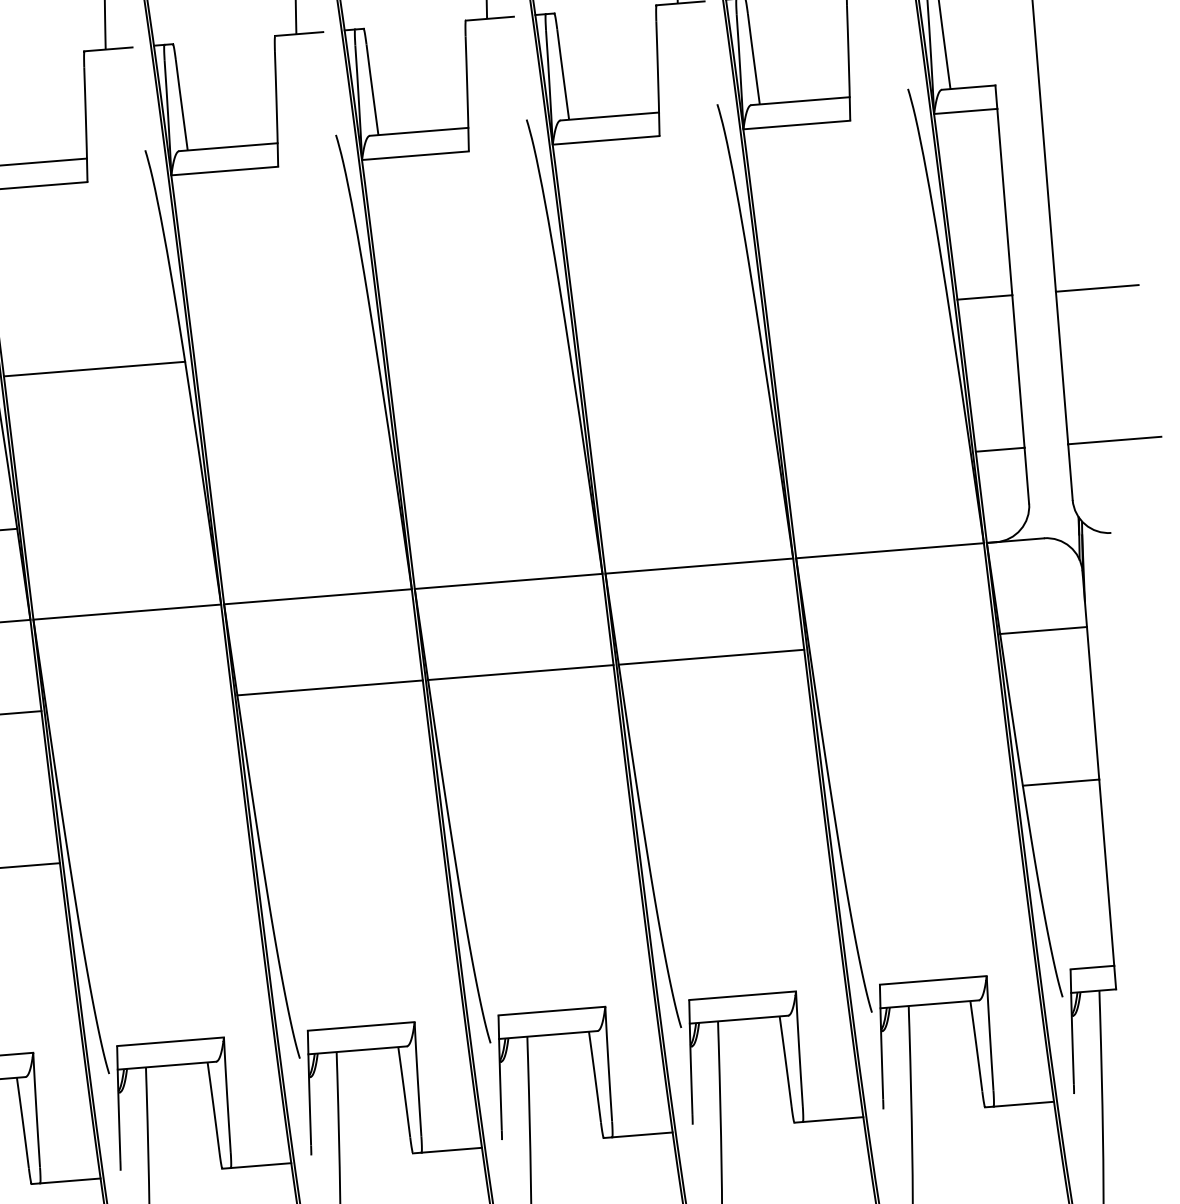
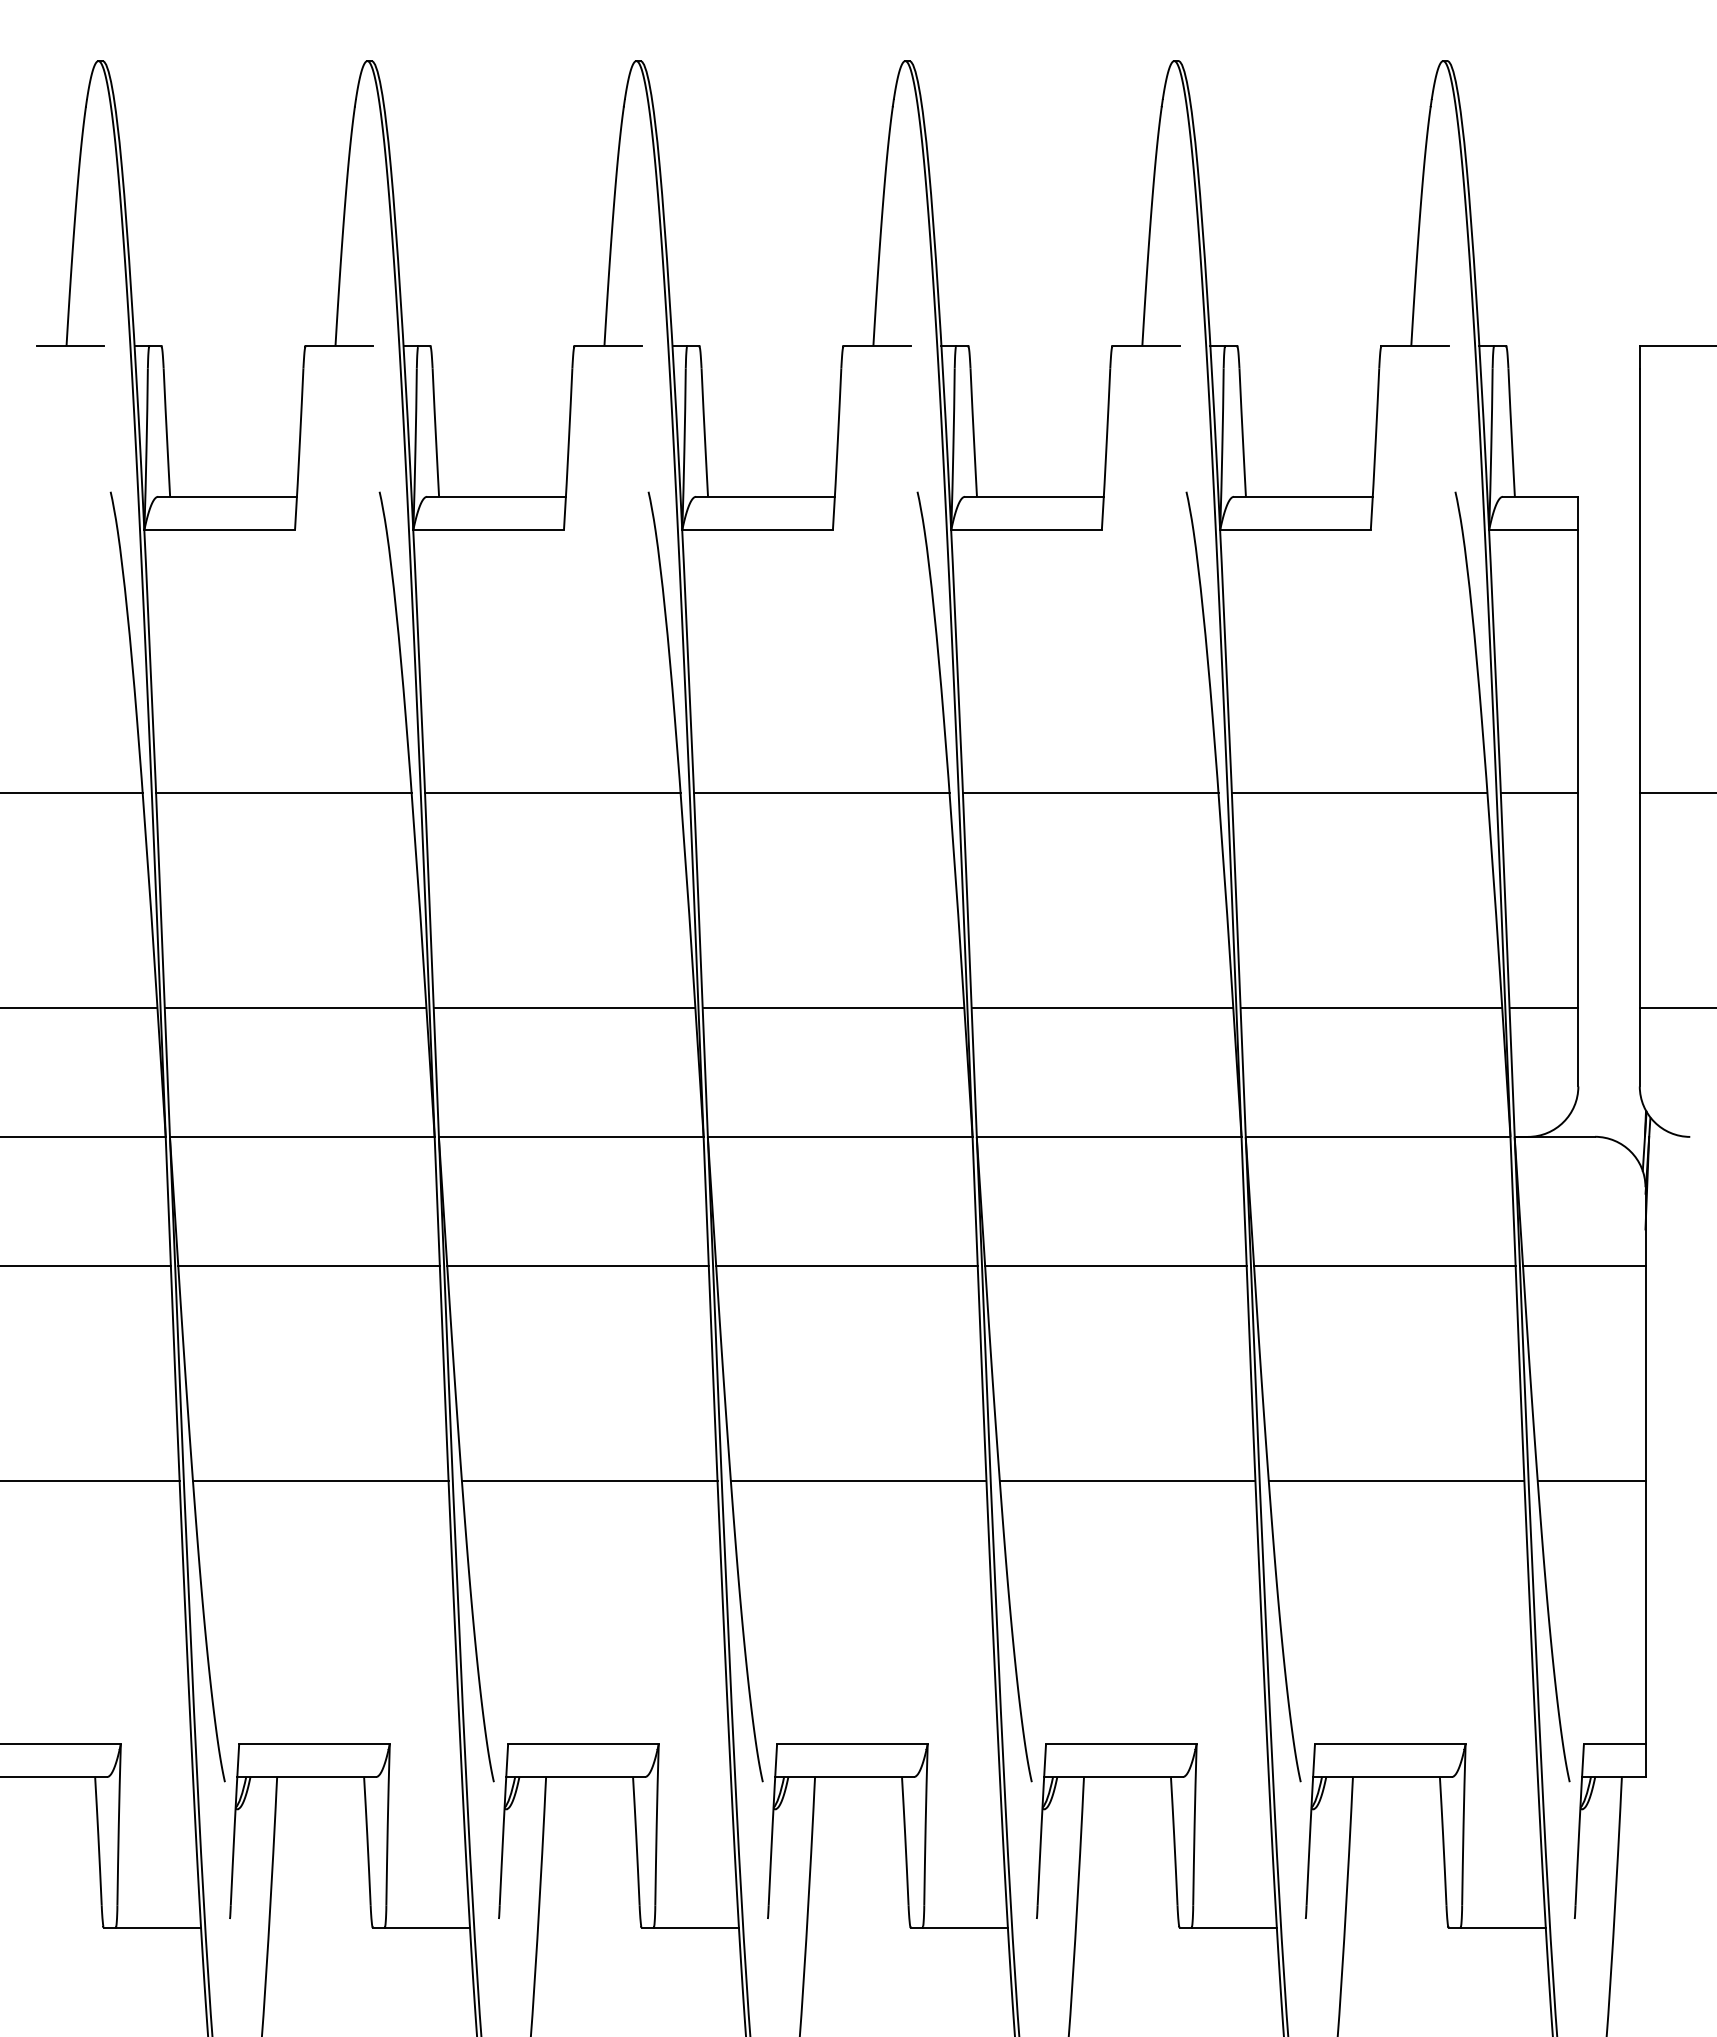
line: (857, 307) -> (1359, 792), added
line: (666, 322) -> (1090, 792), added
line: (475, 338) -> (821, 792), added
line: (285, 353) -> (552, 792), added
line: (877, 459) -> (1371, 1007), added
line: (687, 474) -> (1102, 1007), added
line: (496, 490) -> (833, 1007), added
line: (305, 505) -> (564, 1007), added
line: (115, 520) -> (295, 1007), added
line: (901, 642) -> (1384, 1266), added
line: (139, 703) -> (308, 1266), added
line: (922, 794) -> (1396, 1481), added
line: (732, 809) -> (1127, 1481), added
line: (541, 824) -> (858, 1481), added
line: (350, 840) -> (589, 1481), added
line: (159, 855) -> (320, 1481), added

